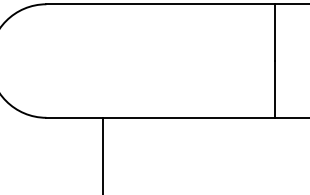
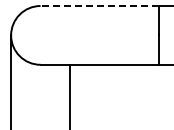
line: (160, 5) -> (99, 6), solid -> dashed

